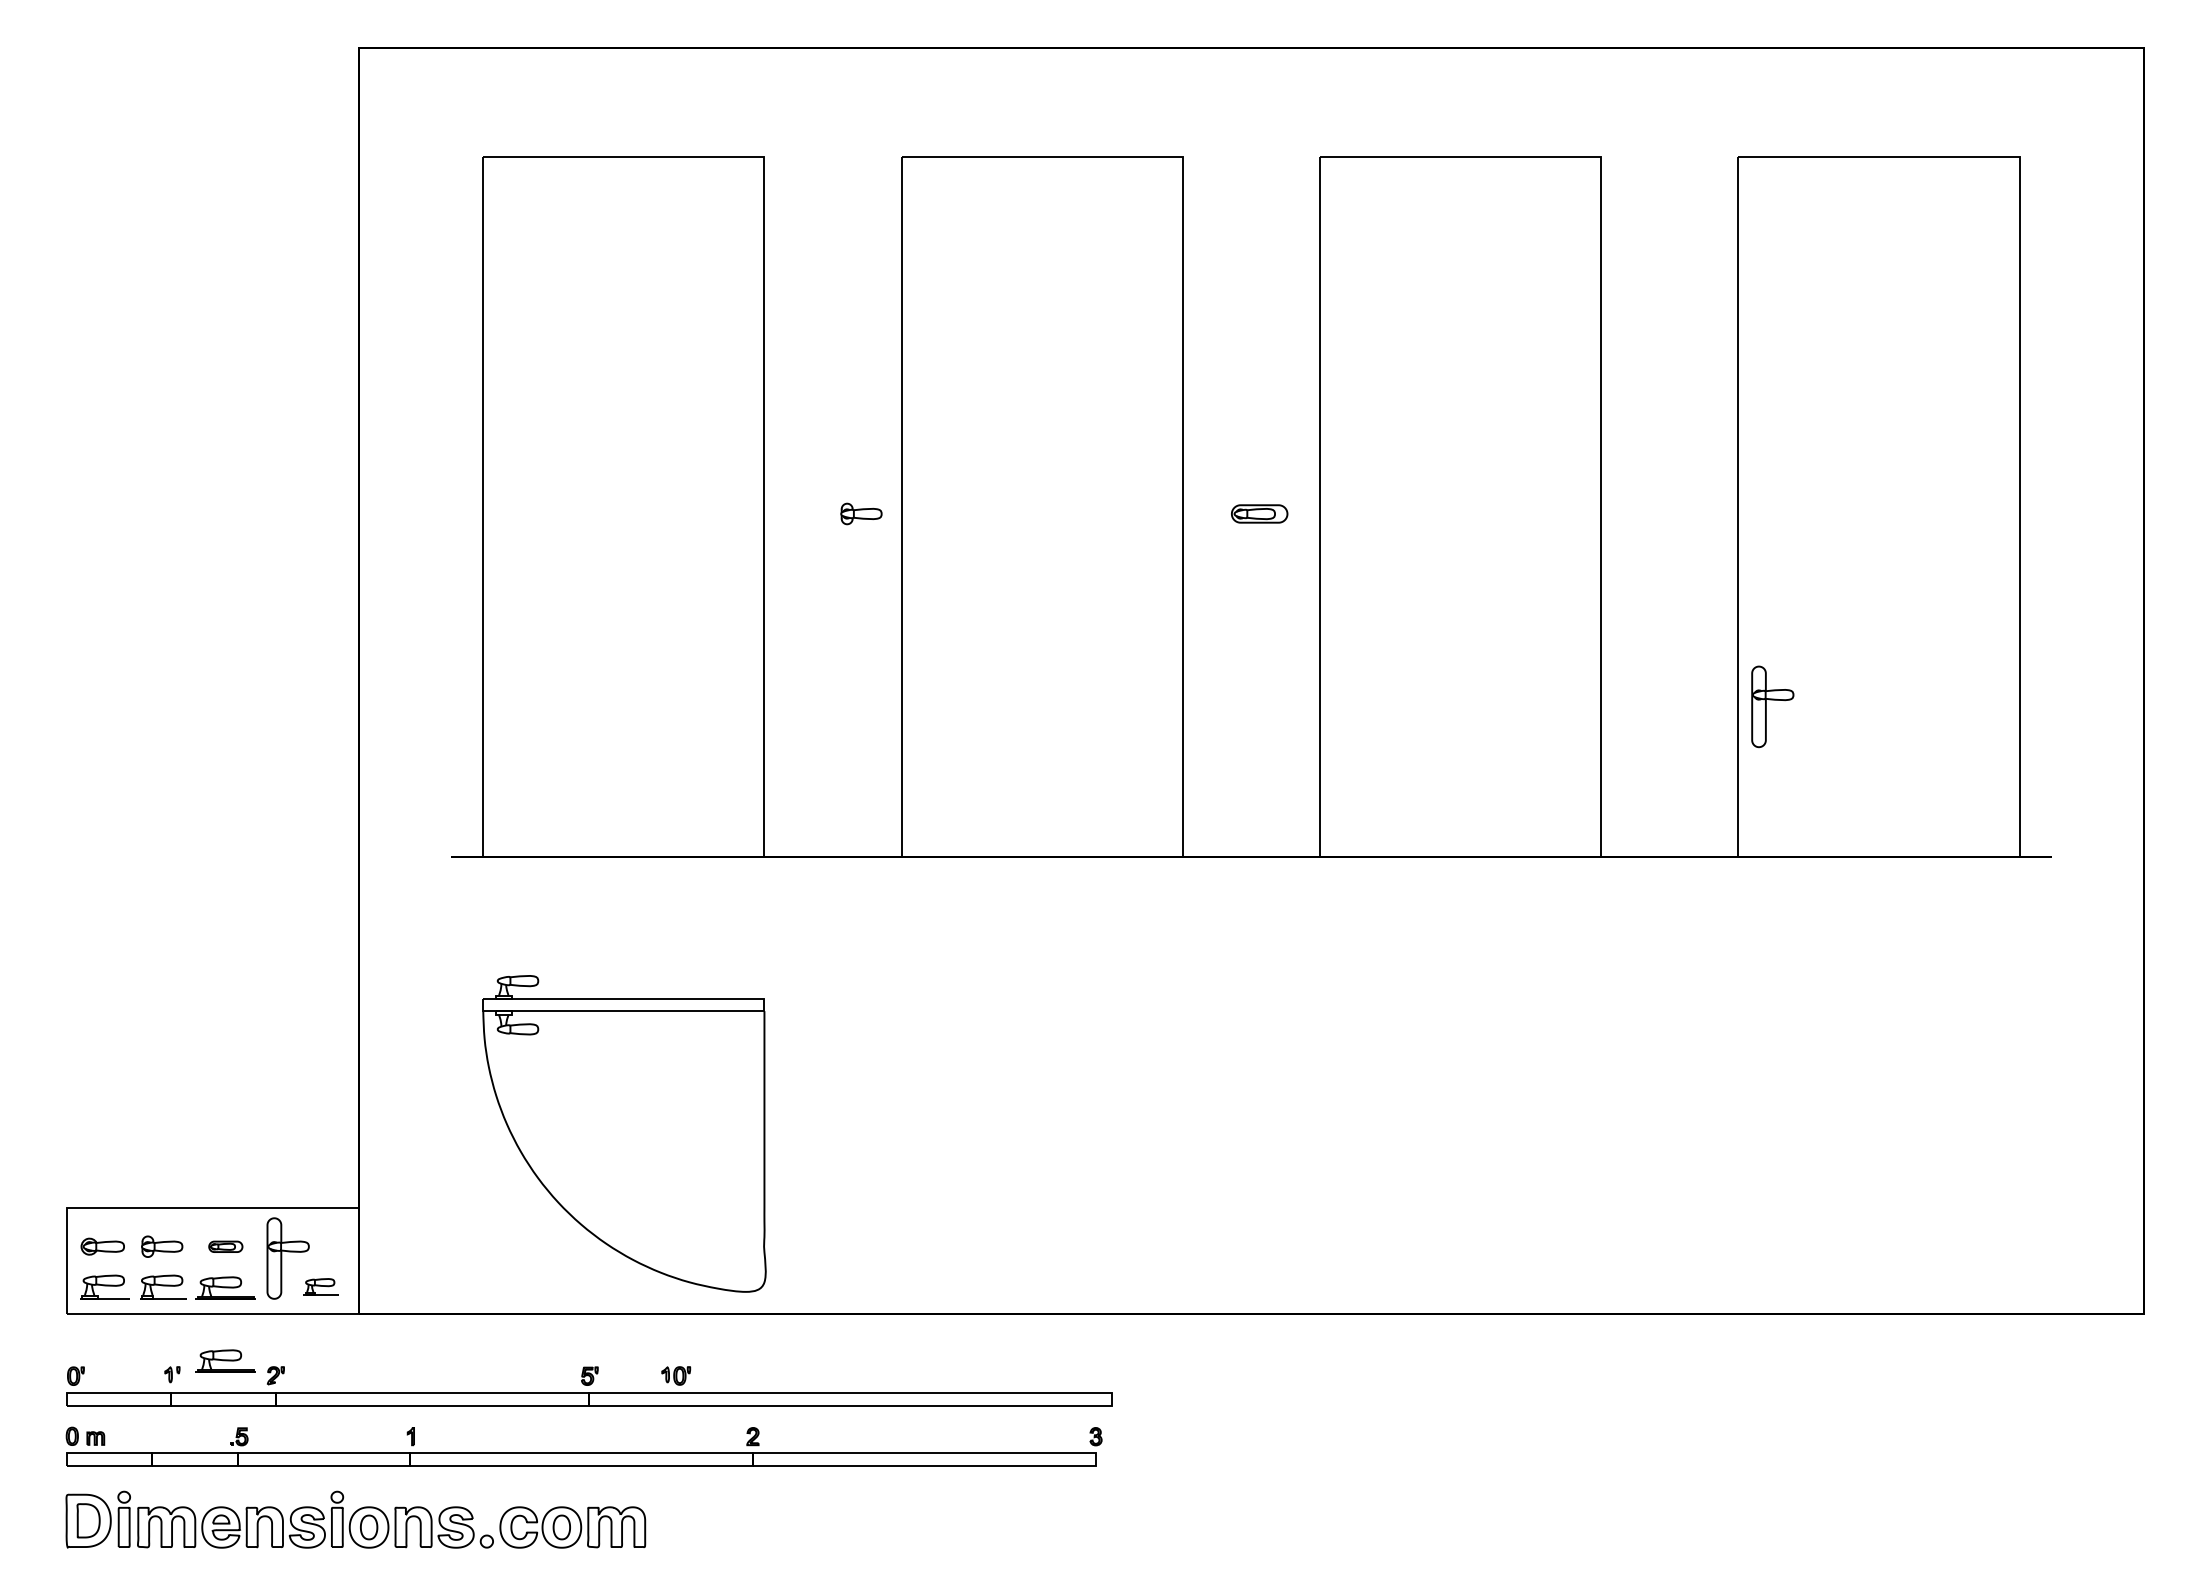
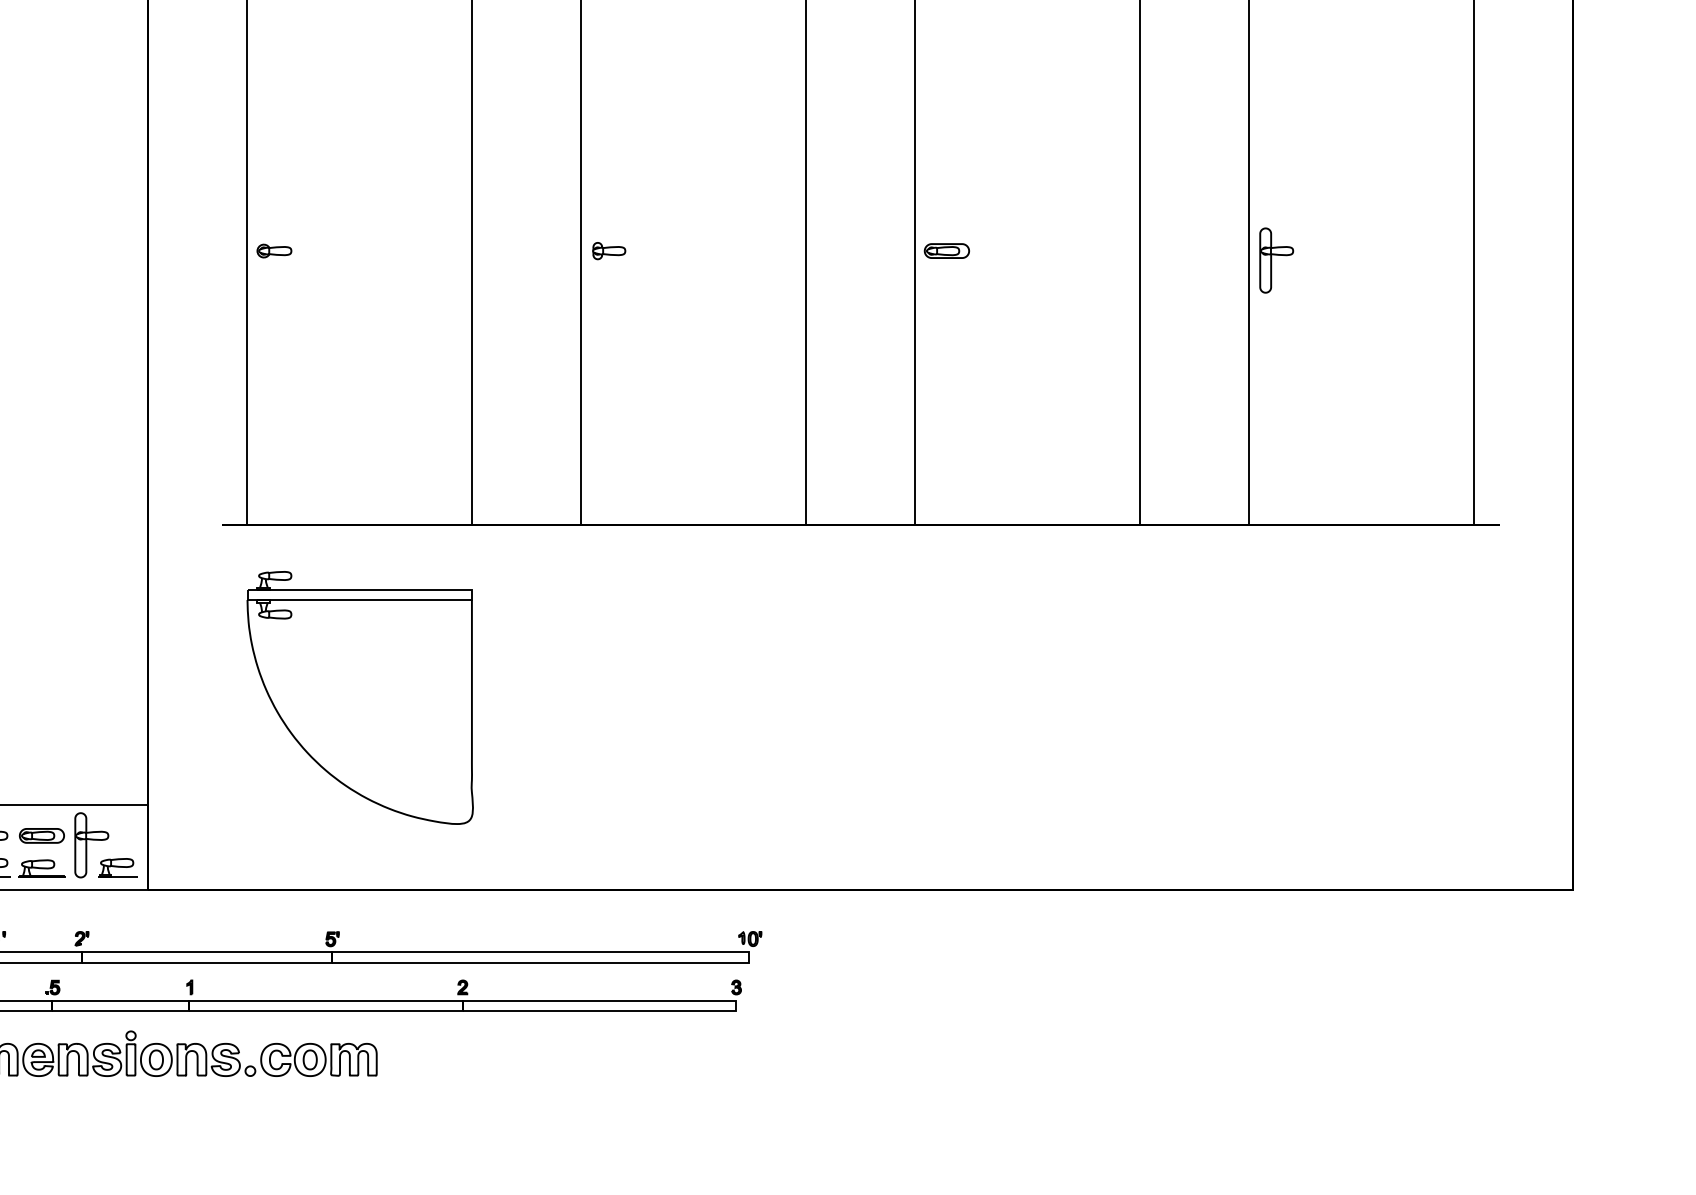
part: (516, 513) -> (274, 250), added
part: (861, 513) -> (609, 250), moved
part: (1259, 513) -> (946, 250), moved
part: (1772, 706) -> (1276, 260), moved
part: (624, 1133) -> (360, 697), moved
part: (225, 1246) -> (41, 835), size x1.67
part: (320, 1286) -> (117, 867), size x1.43
part: (225, 1360) -> (41, 926), removed
part: (676, 1375) -> (750, 938), moved

